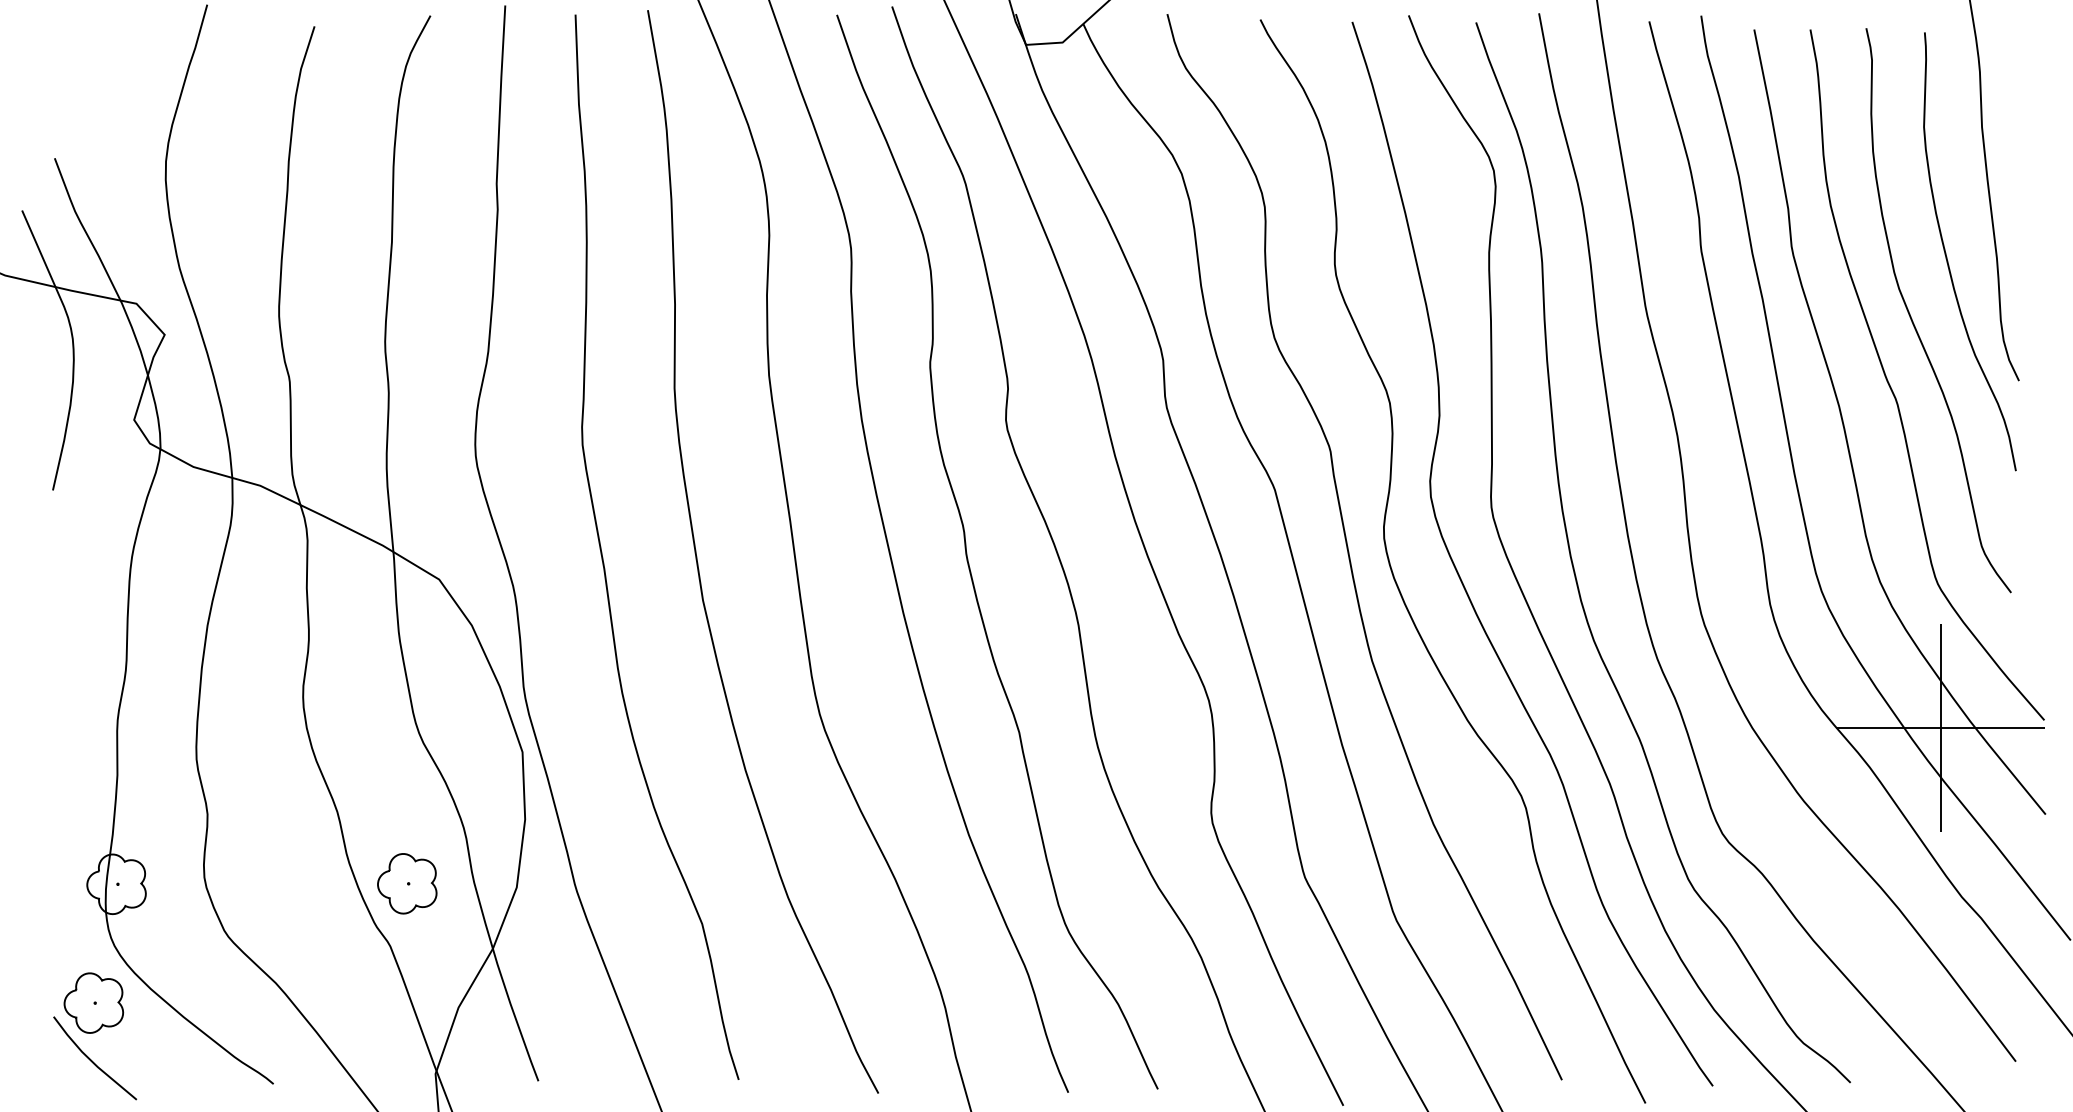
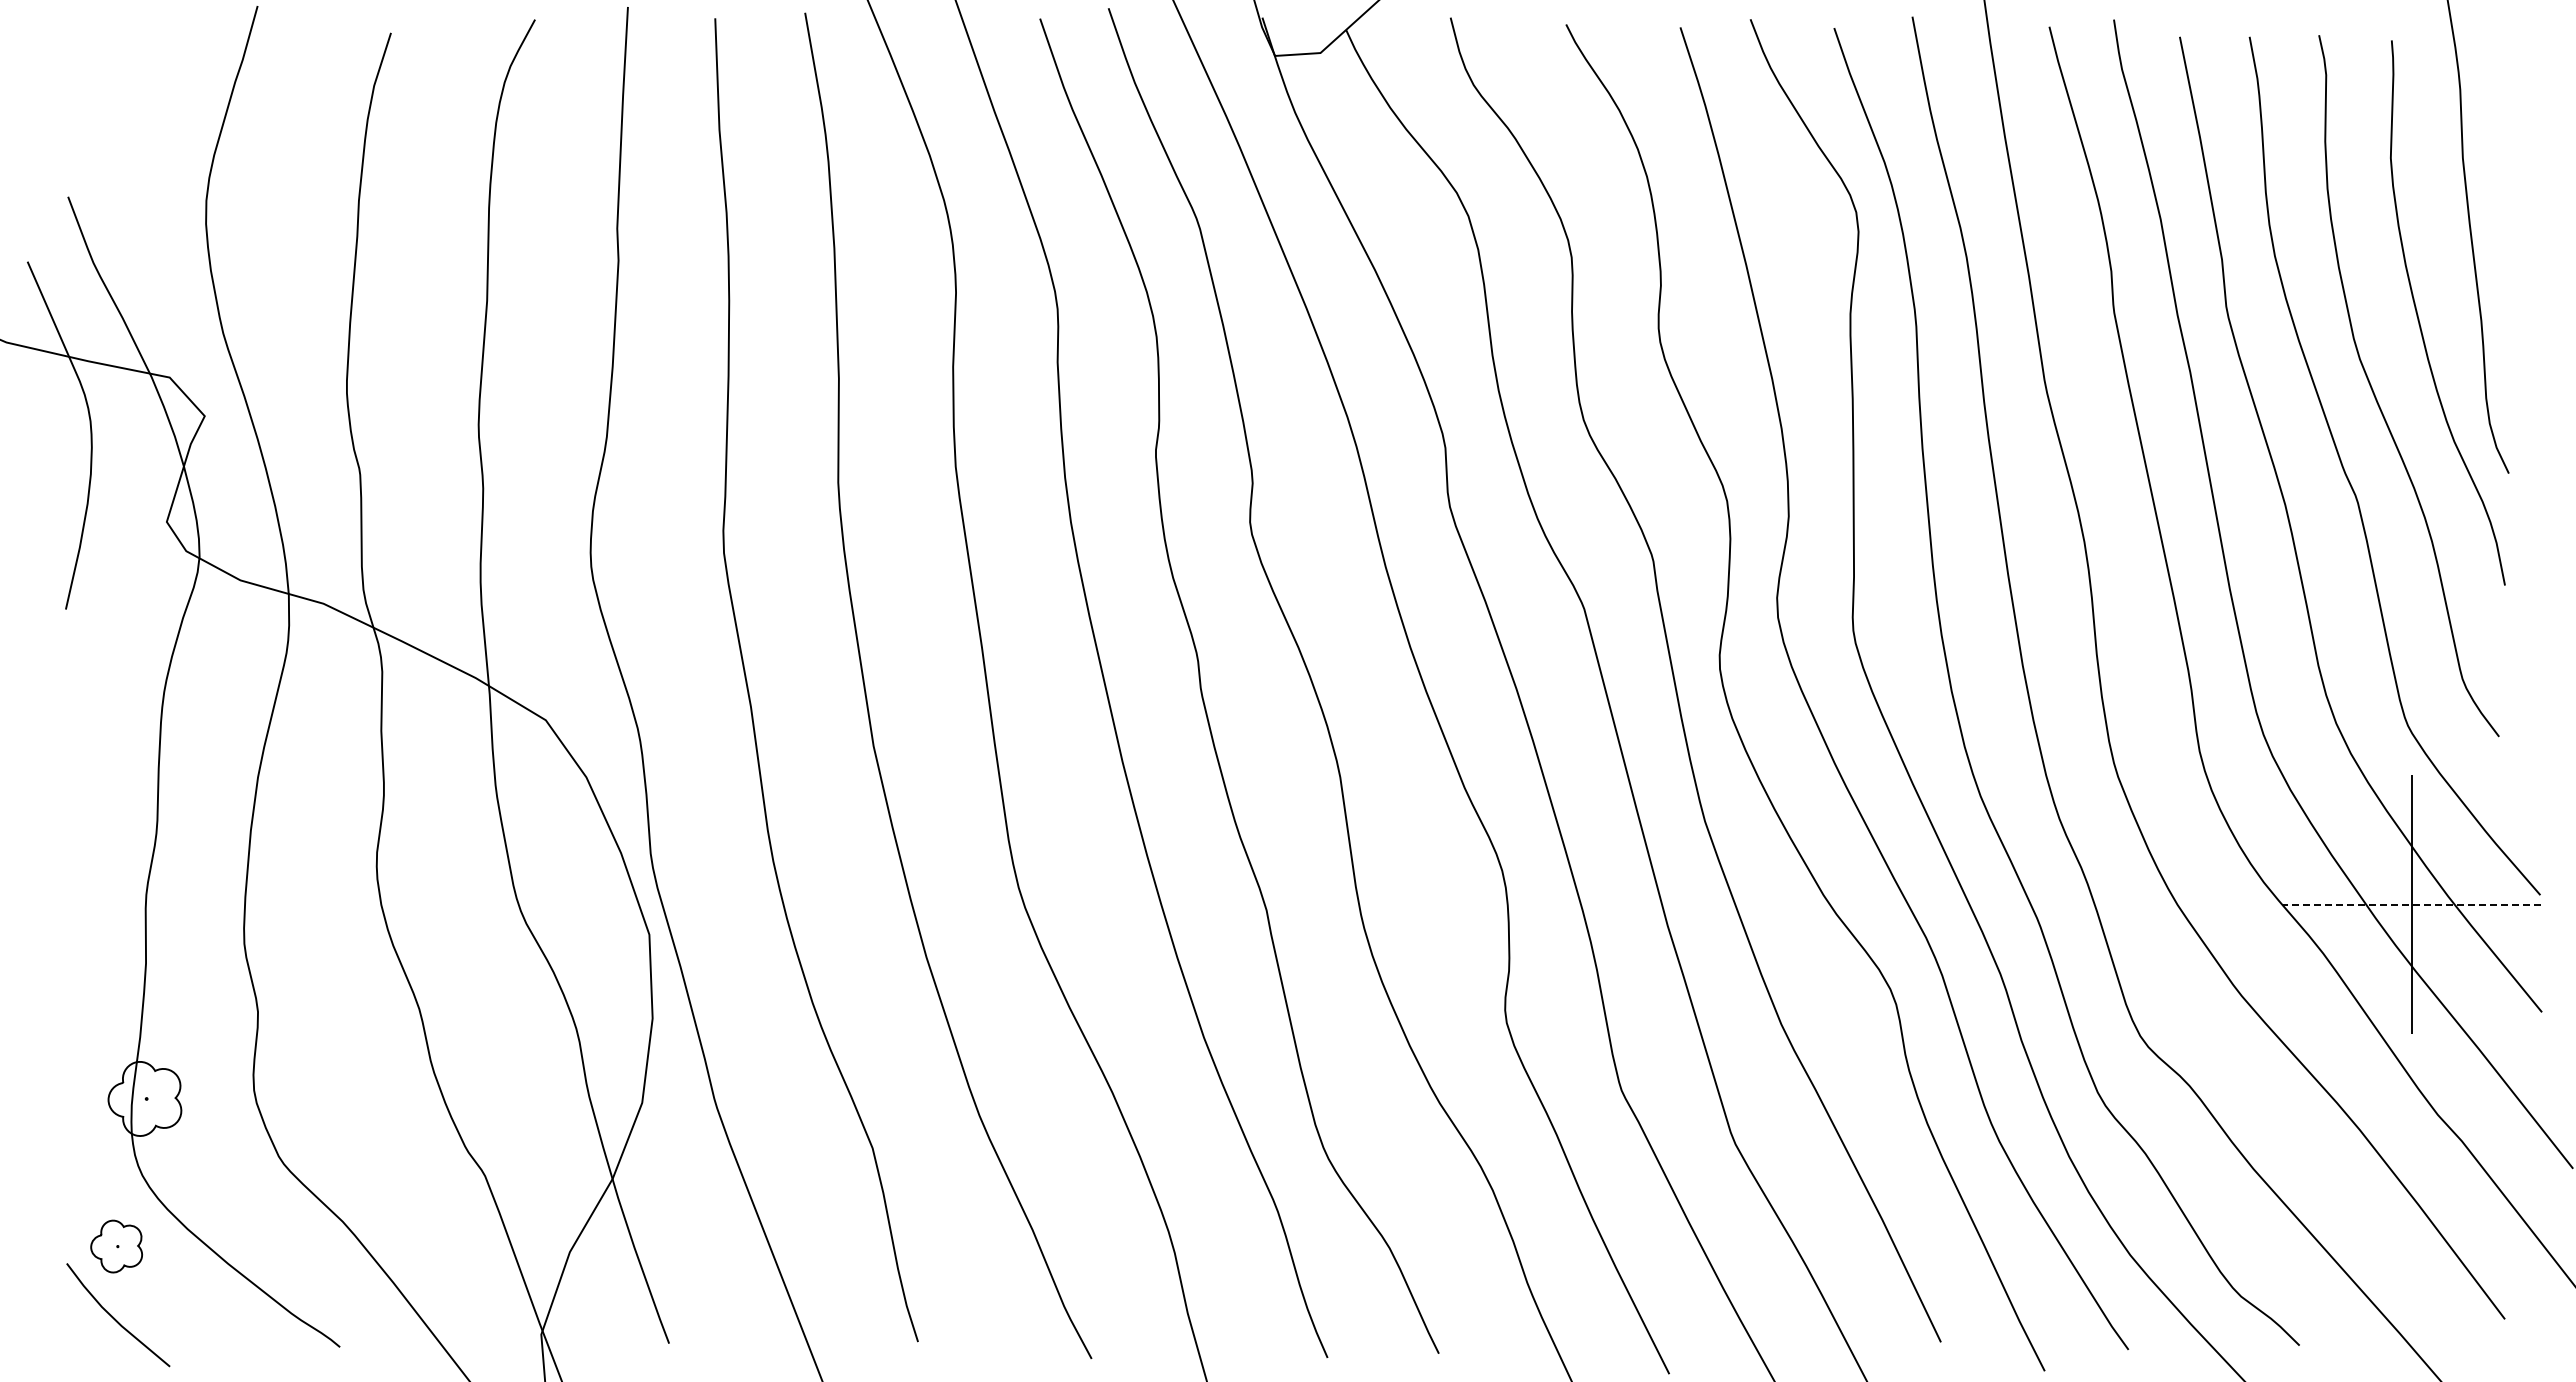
line: (1940, 727) -> (2411, 904), solid -> dashed
part: (406, 883) -> (505, 1098), removed
part: (93, 1003) -> (116, 1246), size x0.7

